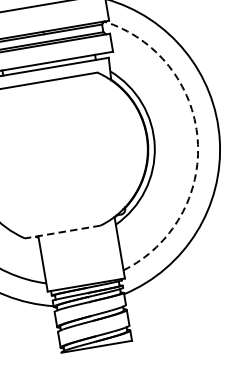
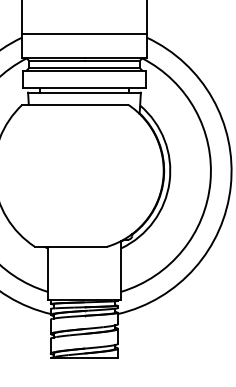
arc: (197, 139) -> (210, 182), dashed -> solid
line: (62, 231) -> (70, 246), dashed -> solid

